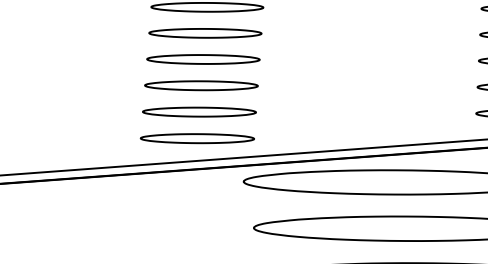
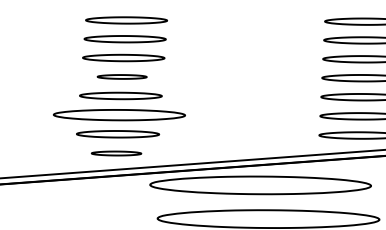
part: (204, 32) -> (121, 76), size x0.6
part: (201, 84) -> (119, 114), size x1.6
part: (197, 138) -> (116, 153), size x0.6

